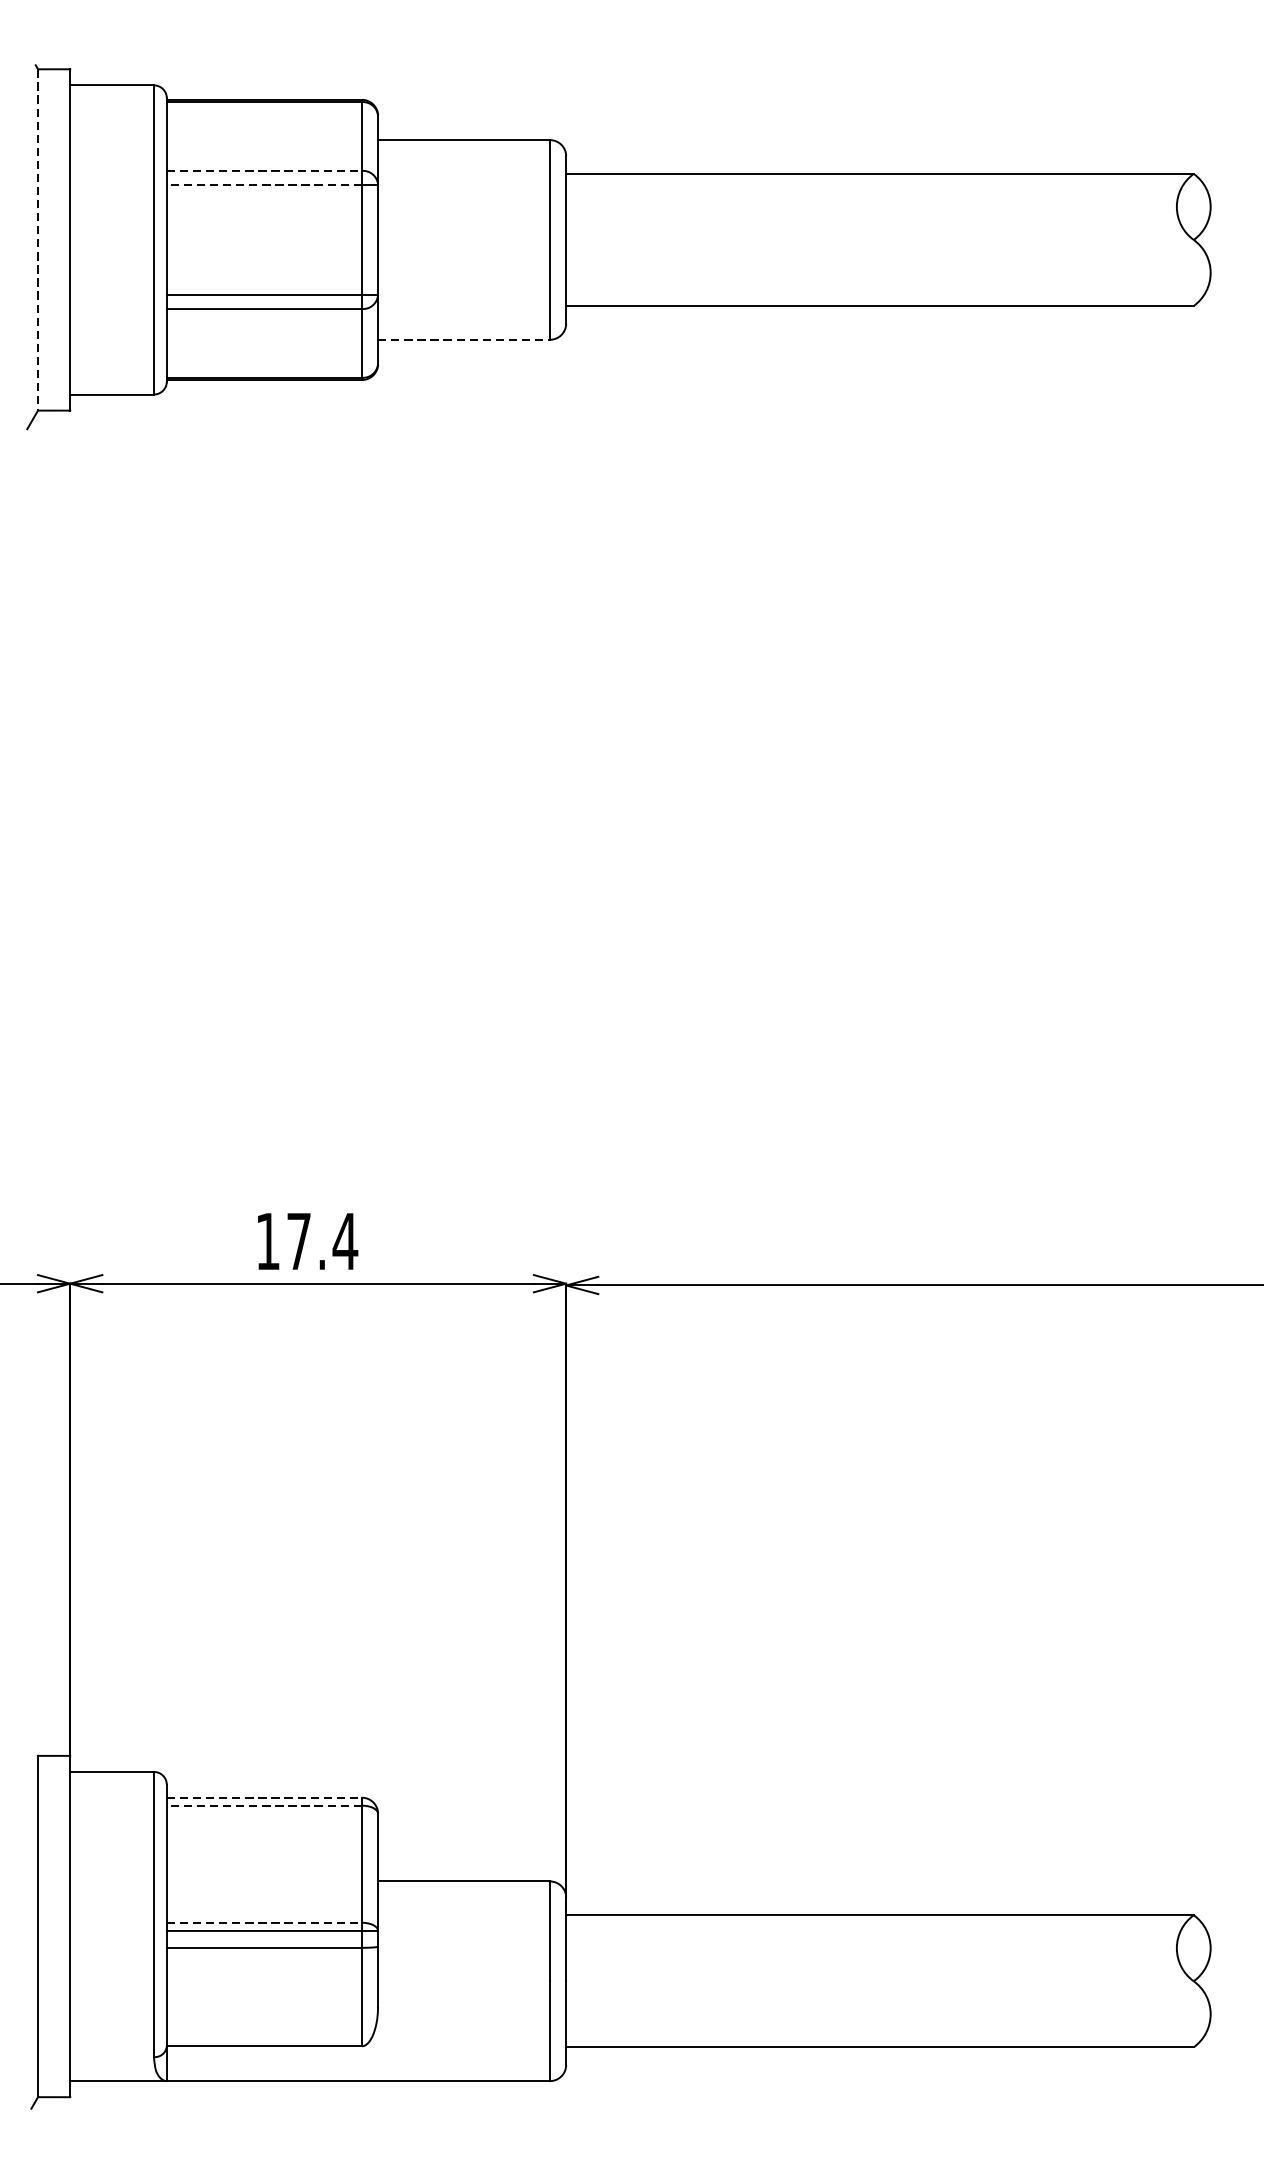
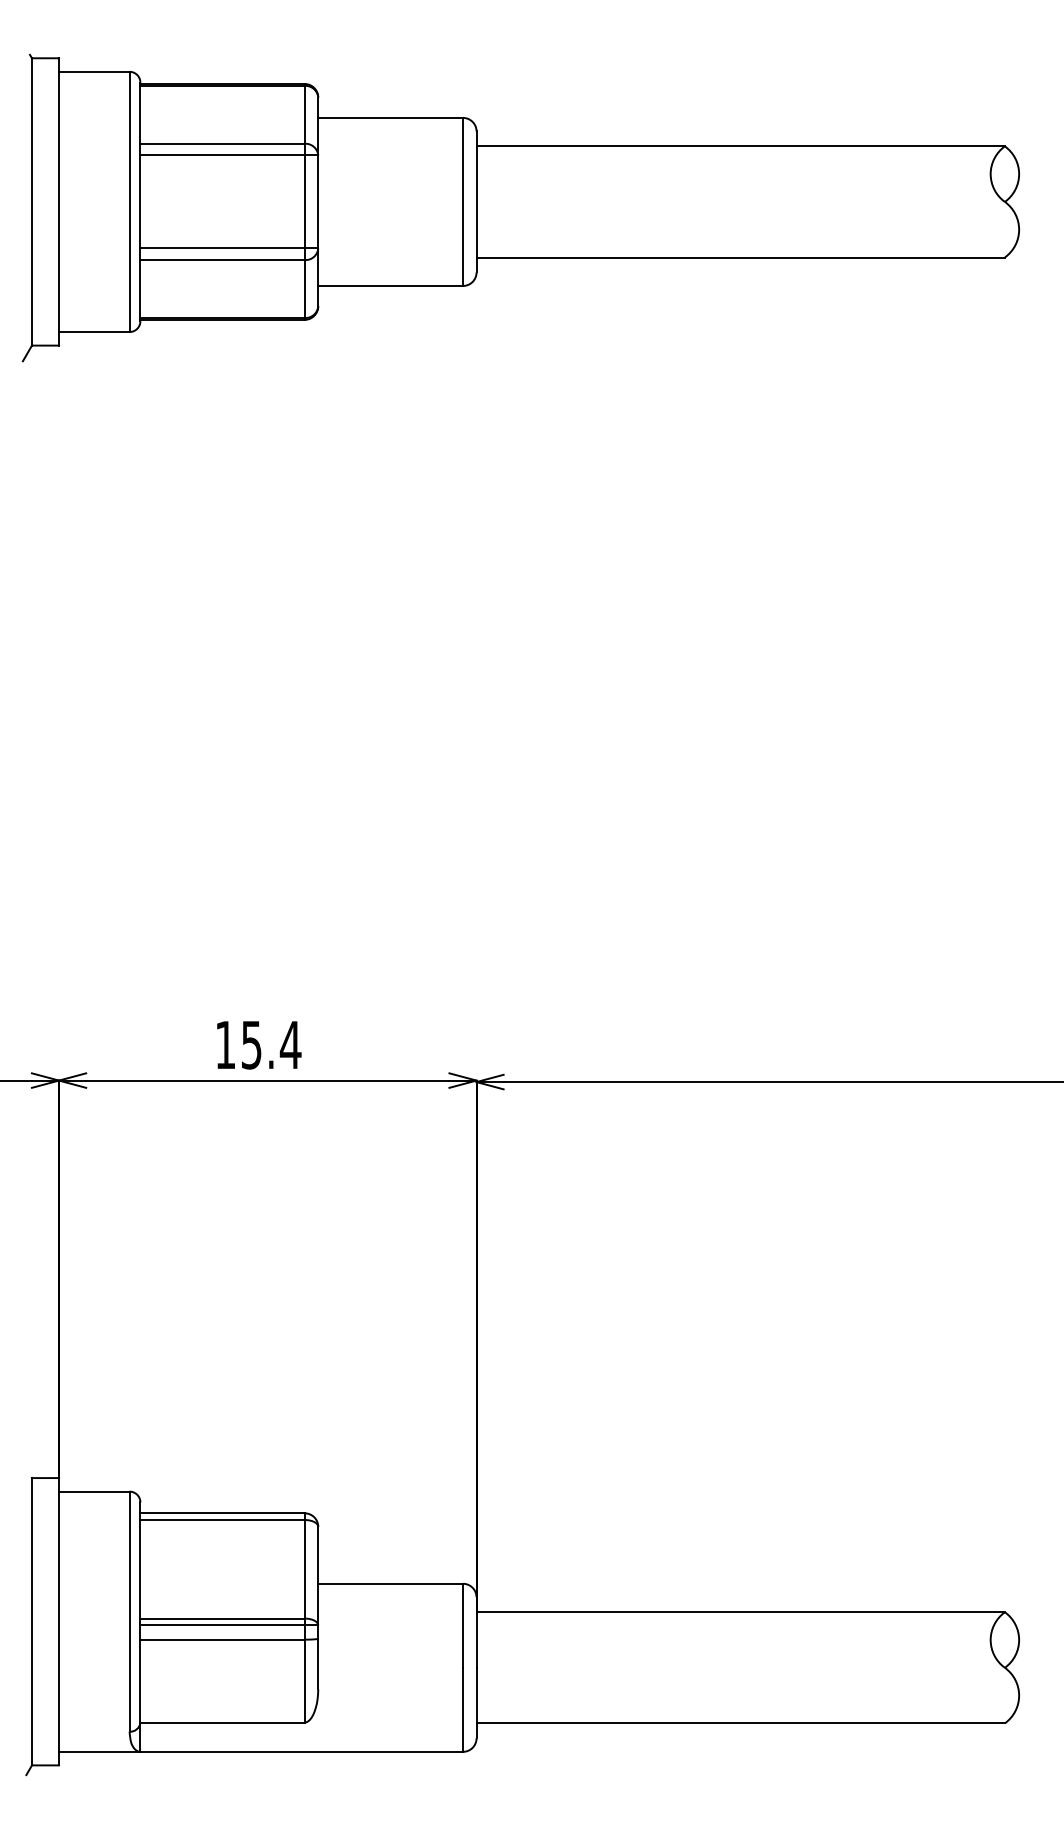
line: (265, 170) -> (223, 143), dashed -> solid
line: (264, 184) -> (222, 155), dashed -> solid
line: (37, 239) -> (31, 201), dashed -> solid
line: (465, 339) -> (391, 285), dashed -> solid
text: (298, 1242) -> (251, 1045), 17.4 -> 15.4
line: (265, 1797) -> (223, 1513), dashed -> solid
line: (264, 1805) -> (222, 1519), dashed -> solid
line: (265, 1922) -> (223, 1618), dashed -> solid

